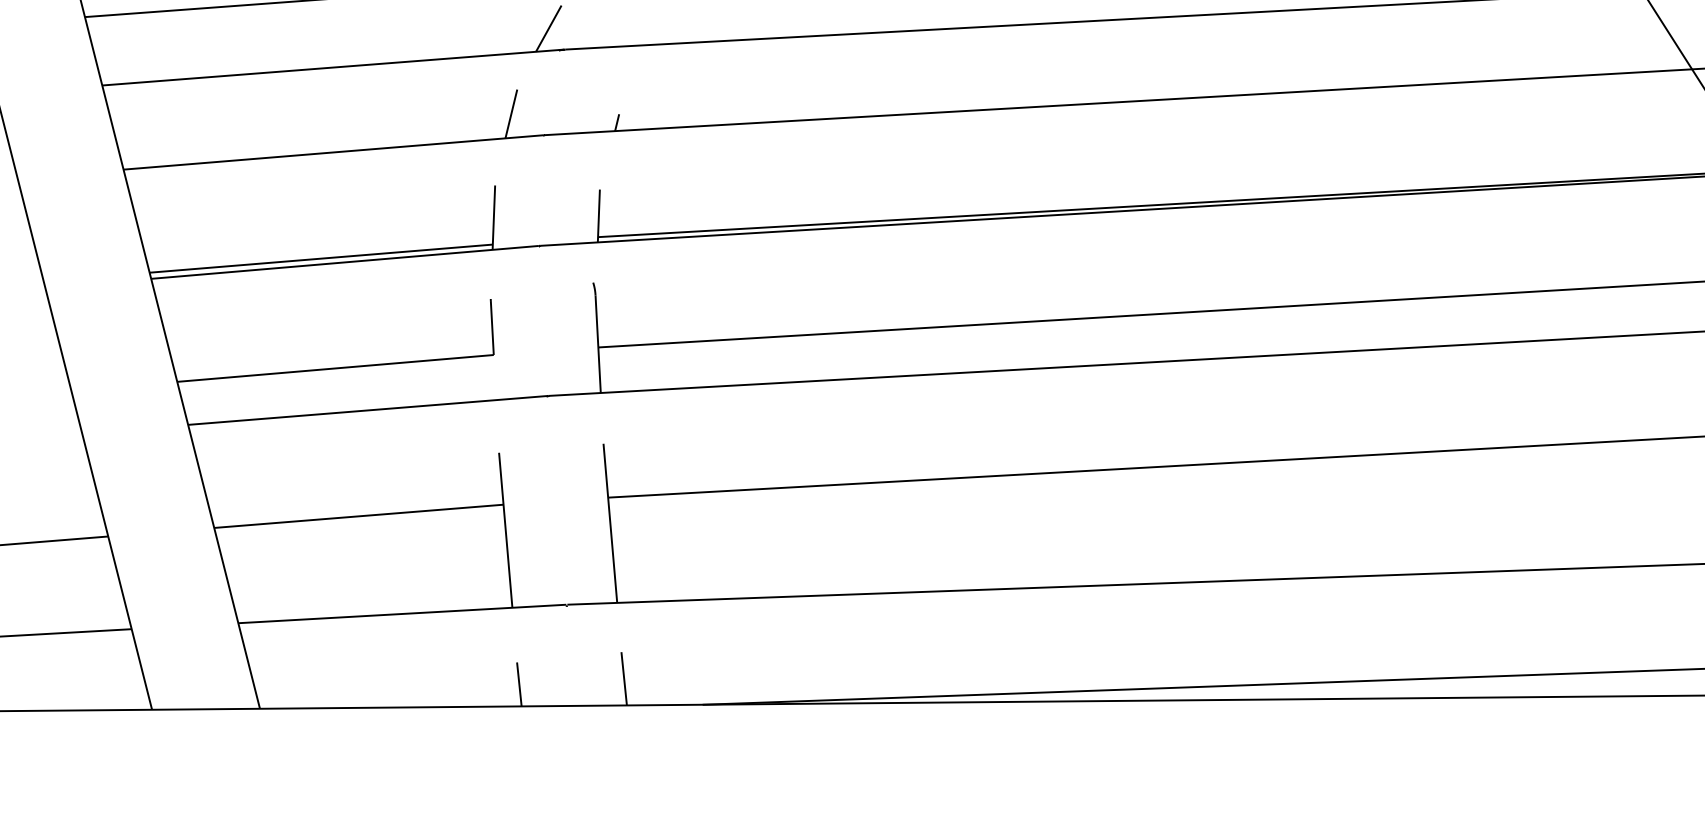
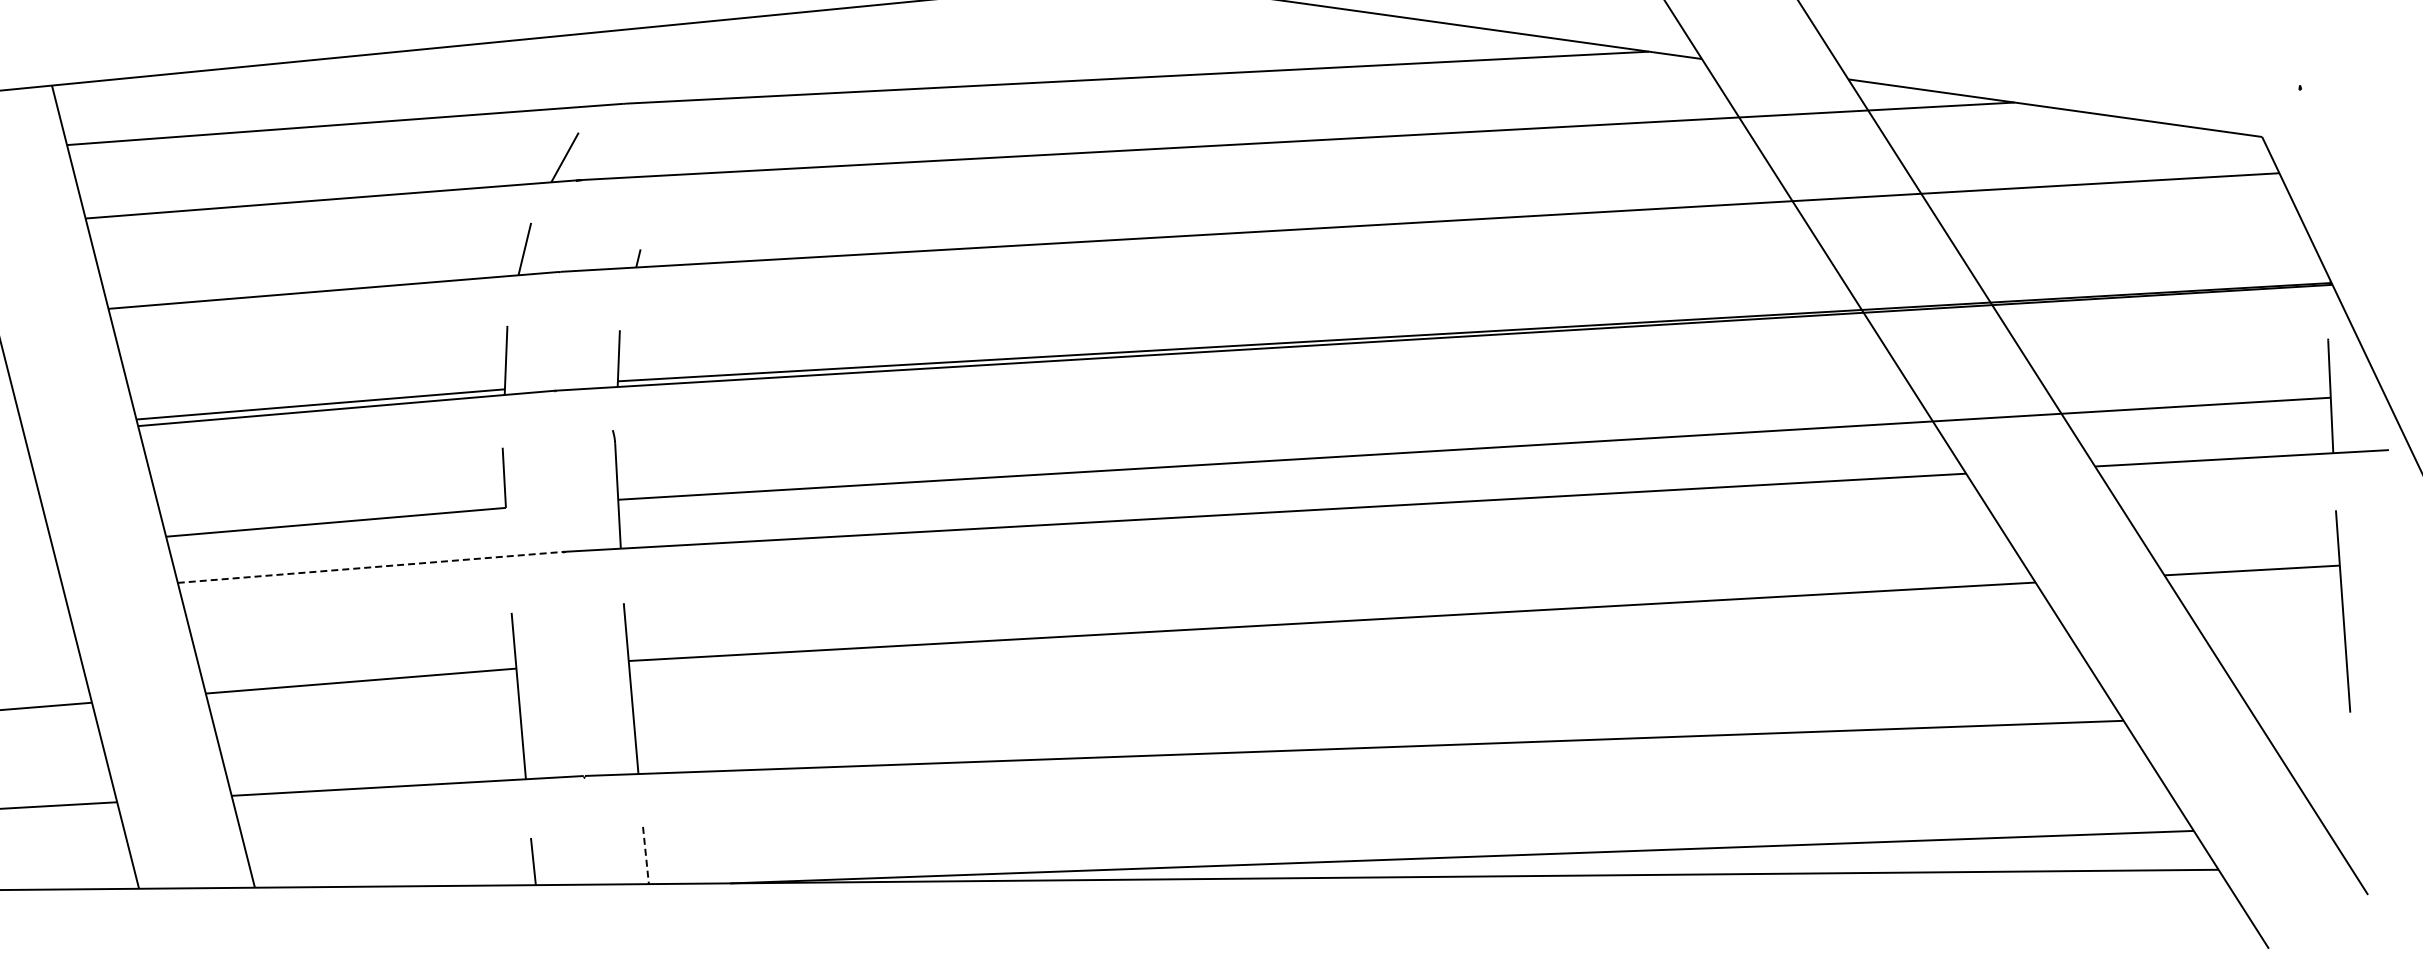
line: (367, 410) -> (370, 567), solid -> dashed
line: (623, 678) -> (645, 855), solid -> dashed

